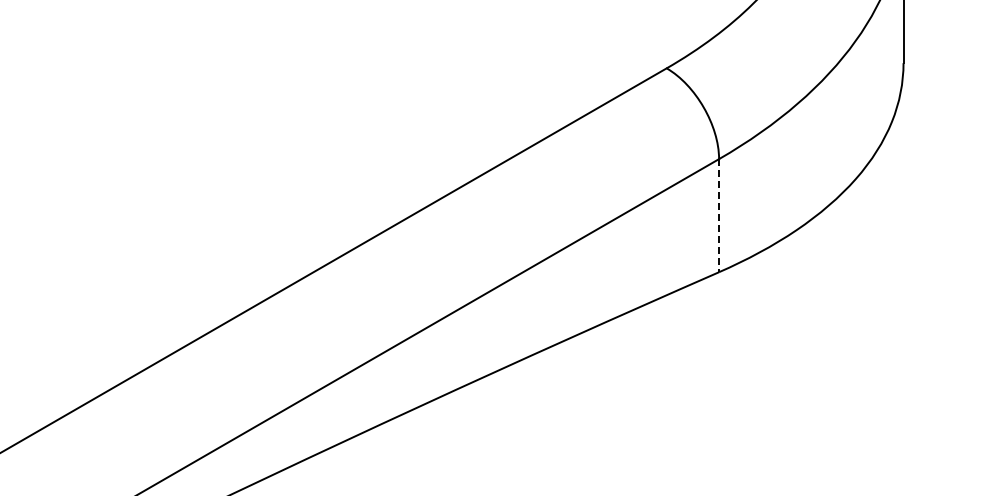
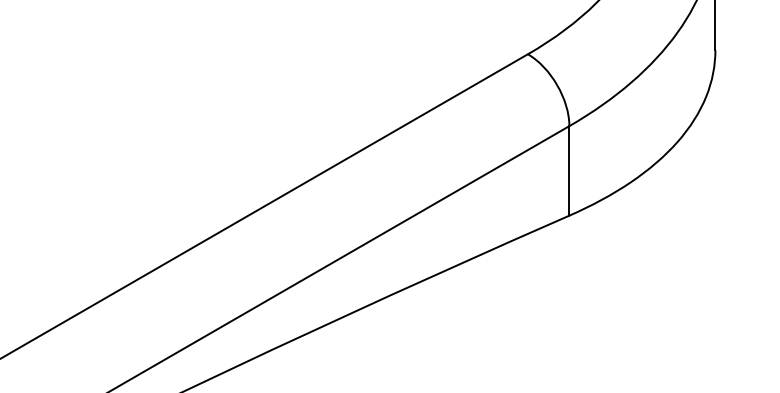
line: (719, 215) -> (569, 170), dashed -> solid

